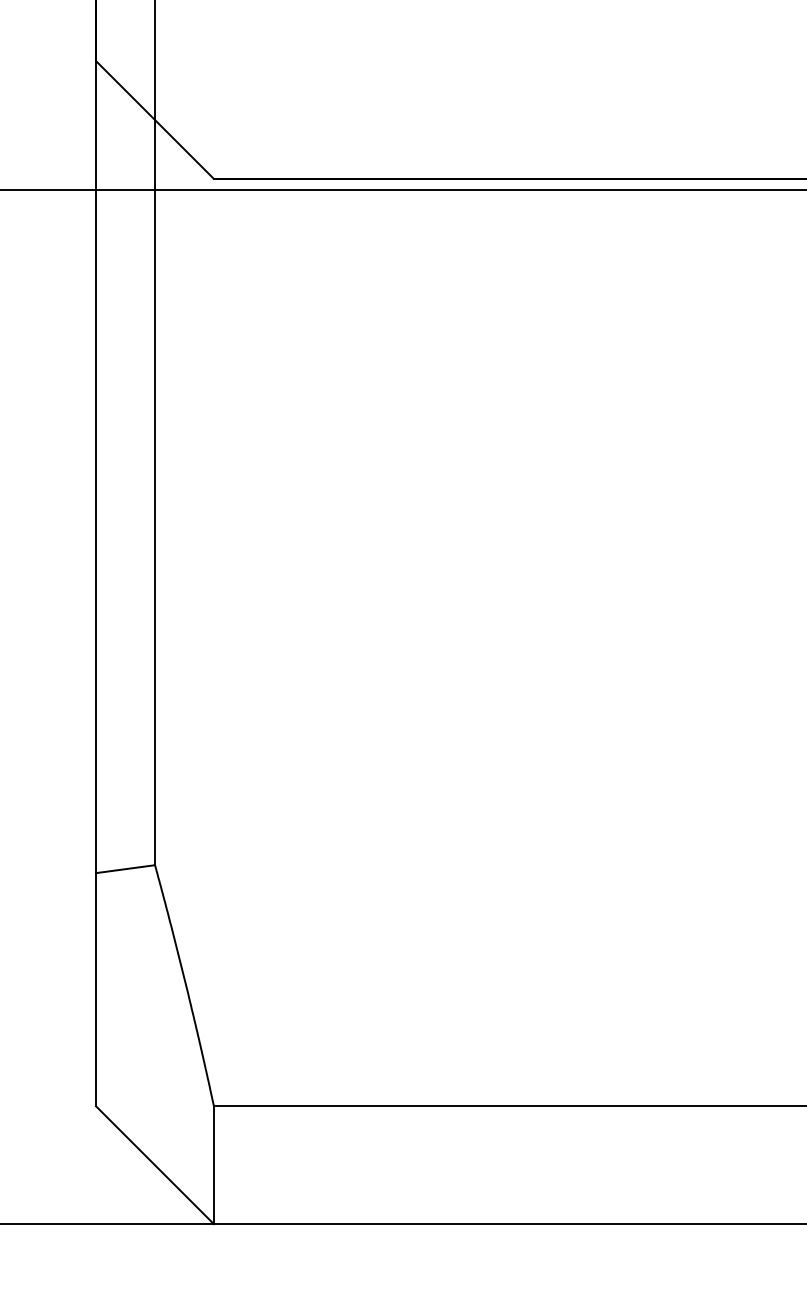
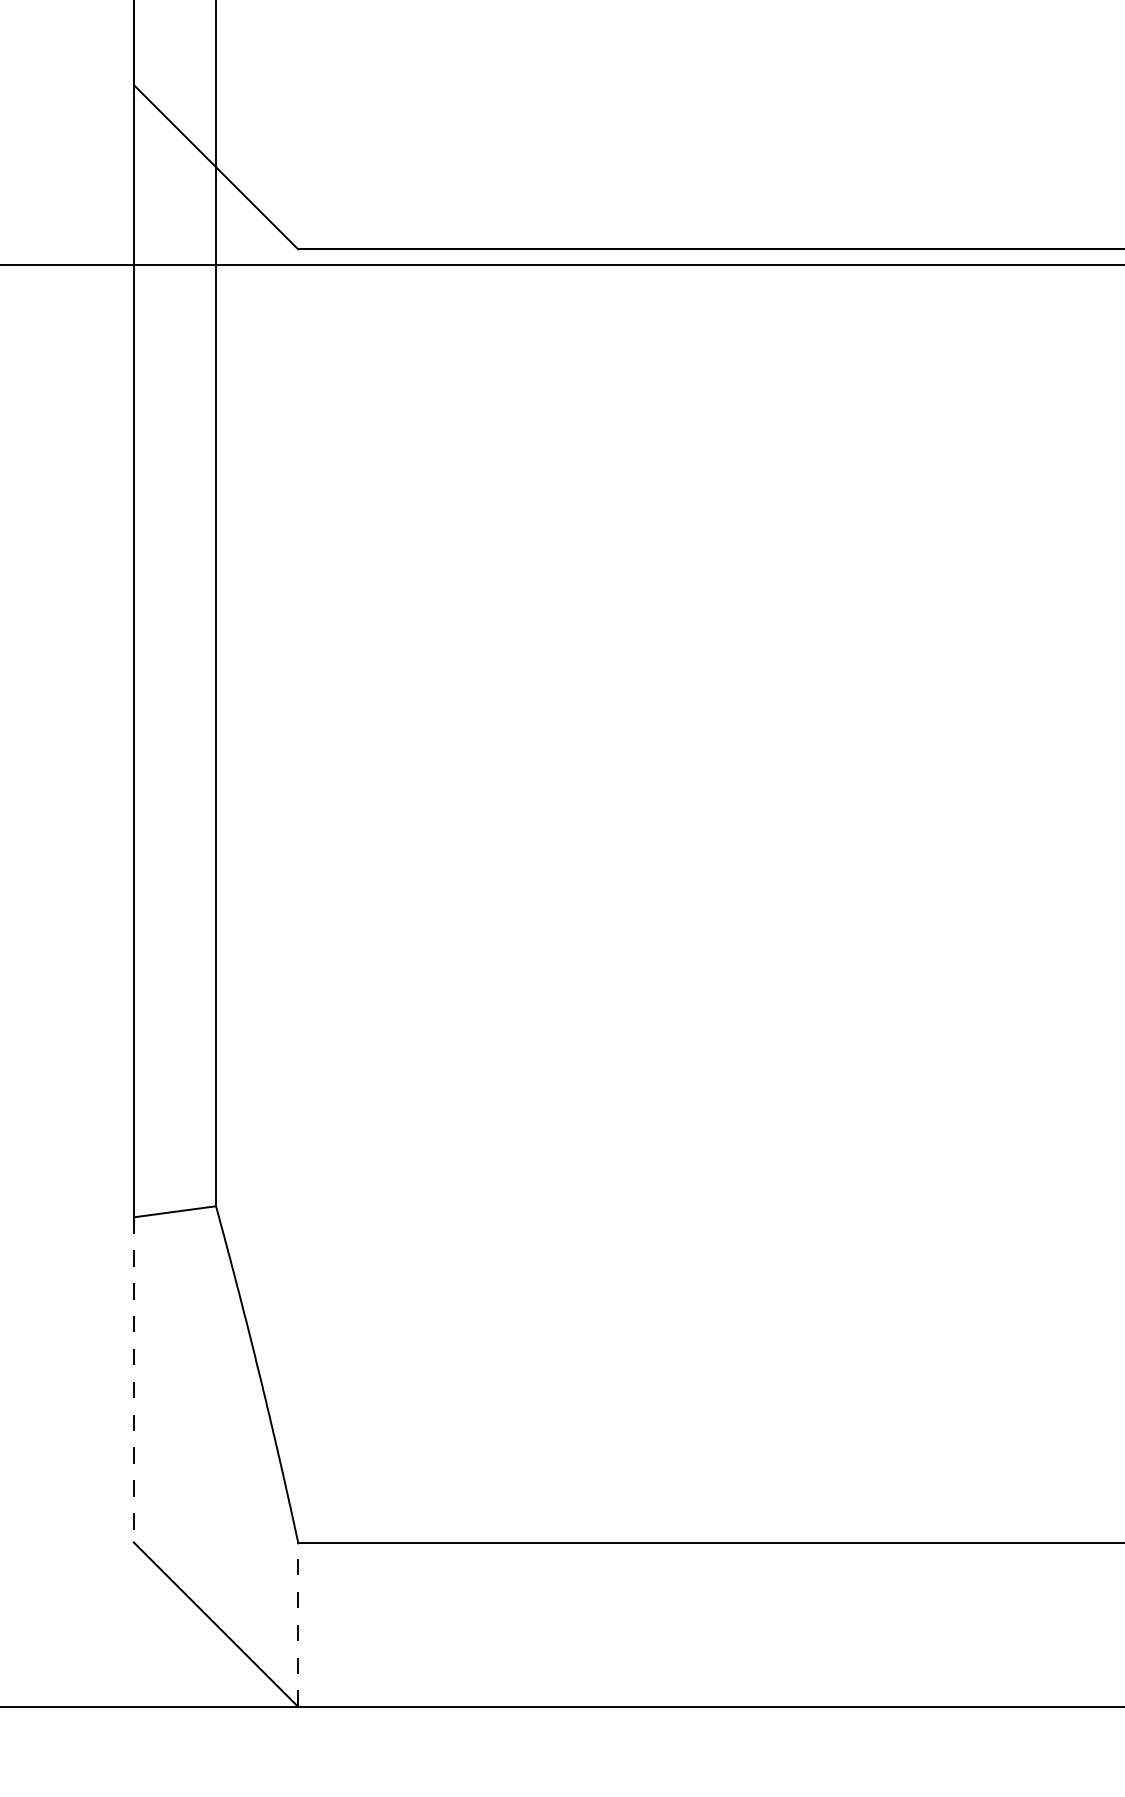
line: (95, 989) -> (133, 1379), solid -> dashed
line: (214, 1165) -> (298, 1624), solid -> dashed

